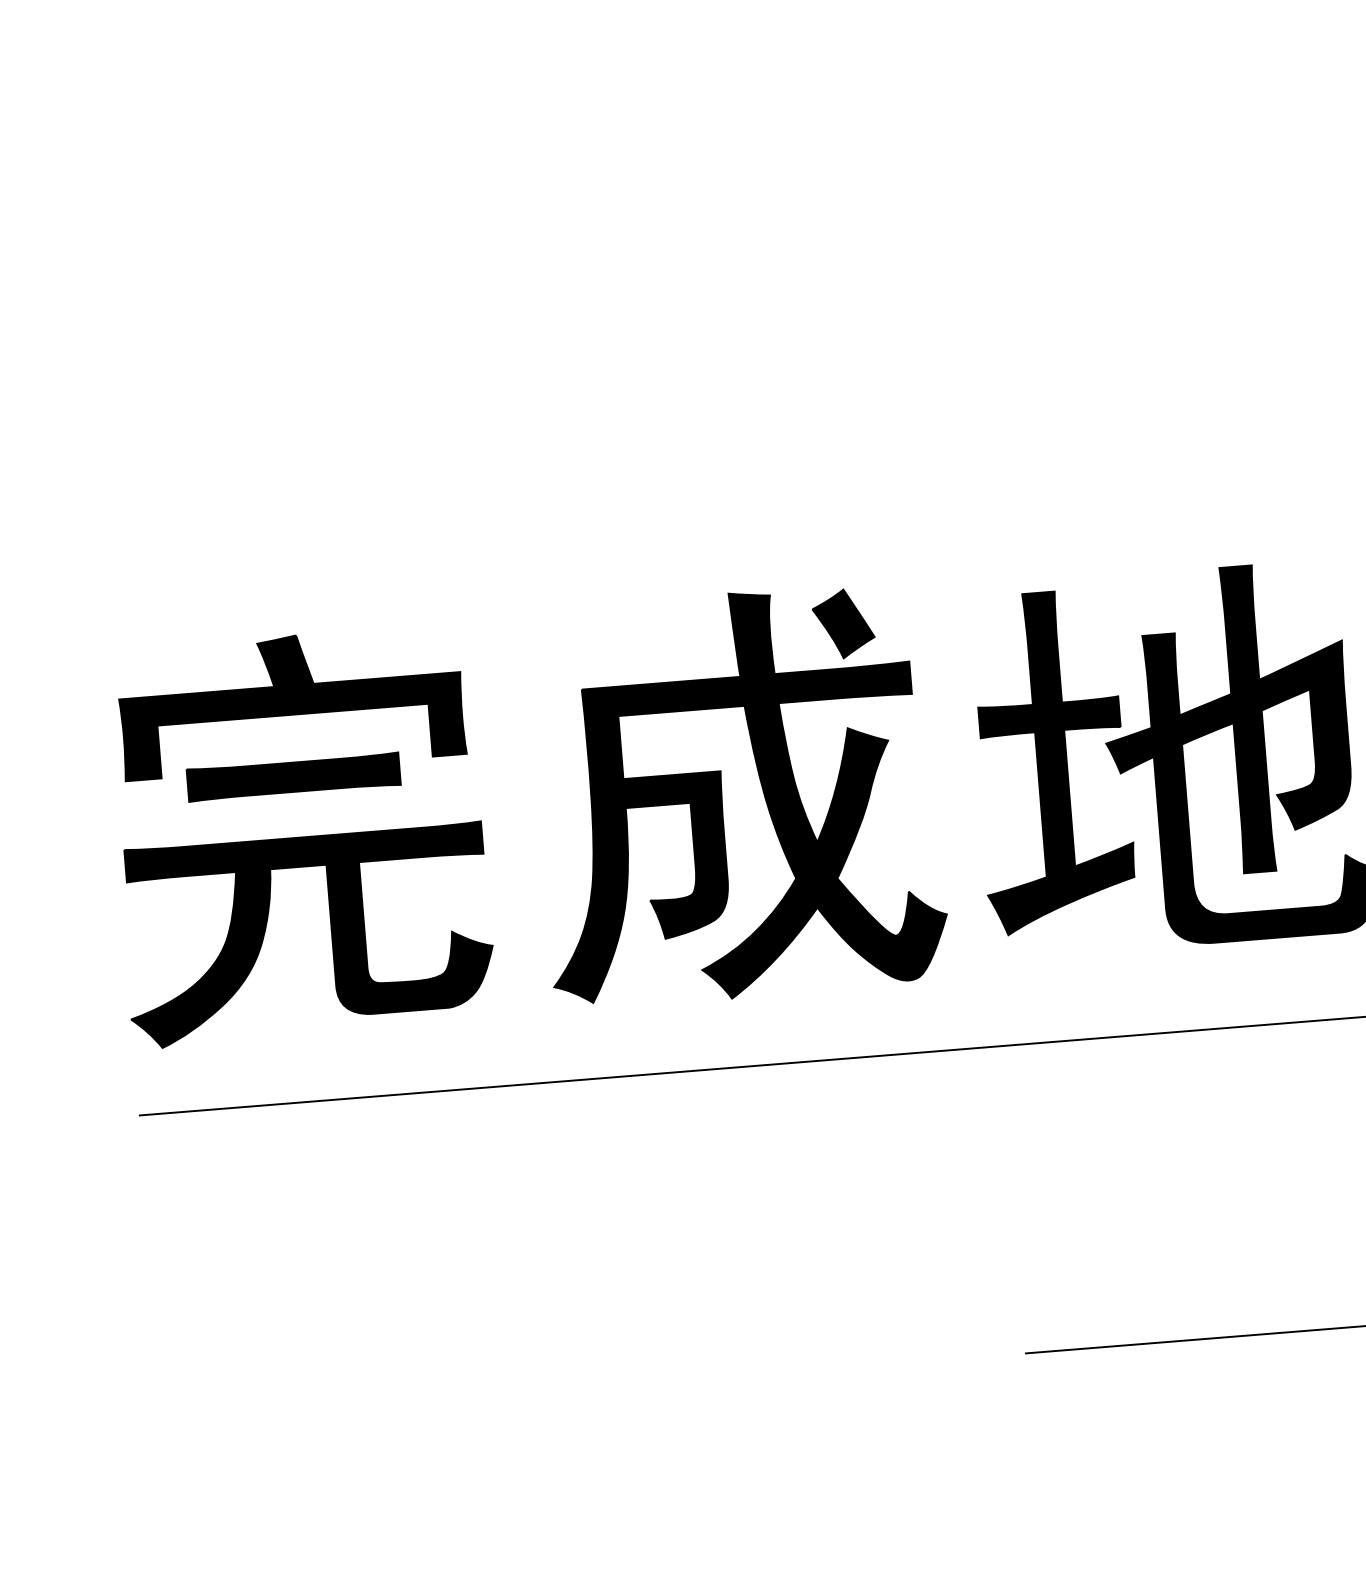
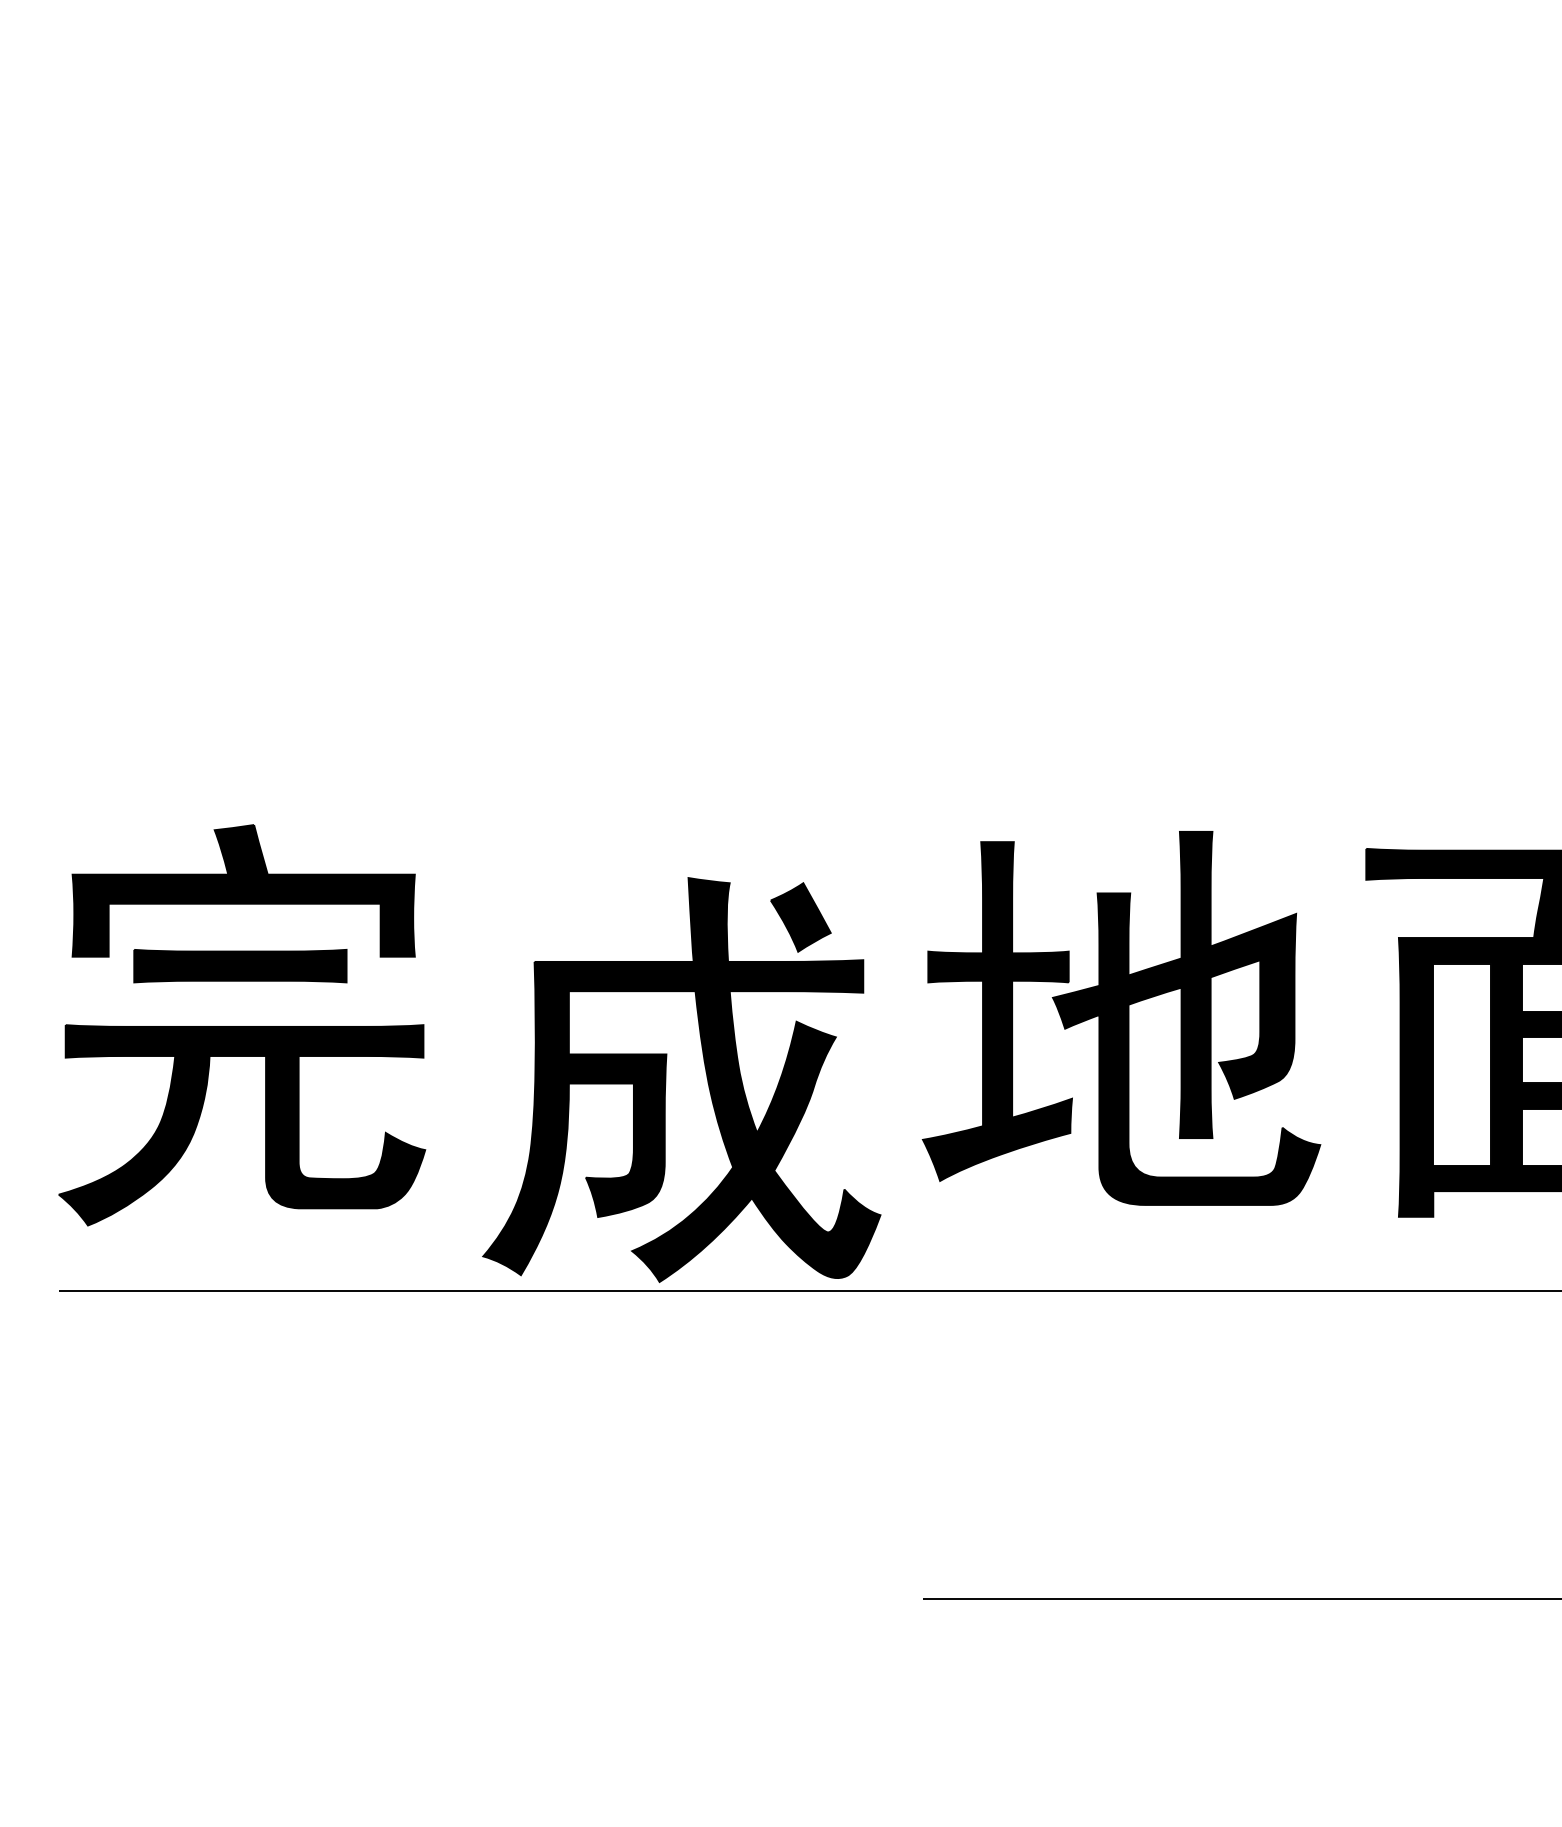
part: (722, 796) -> (666, 1079), moved

